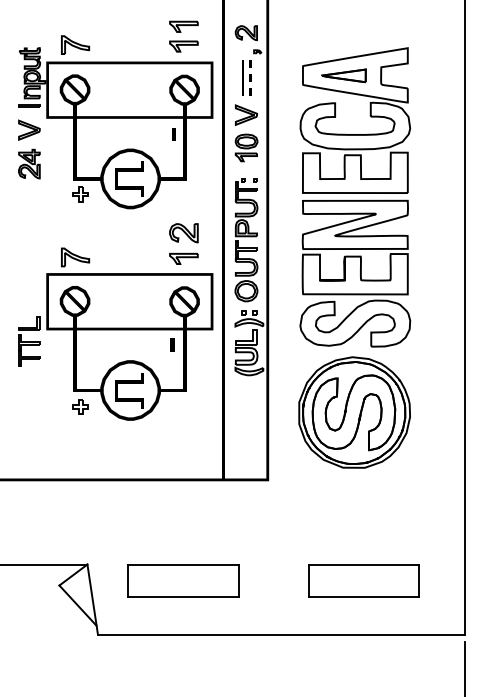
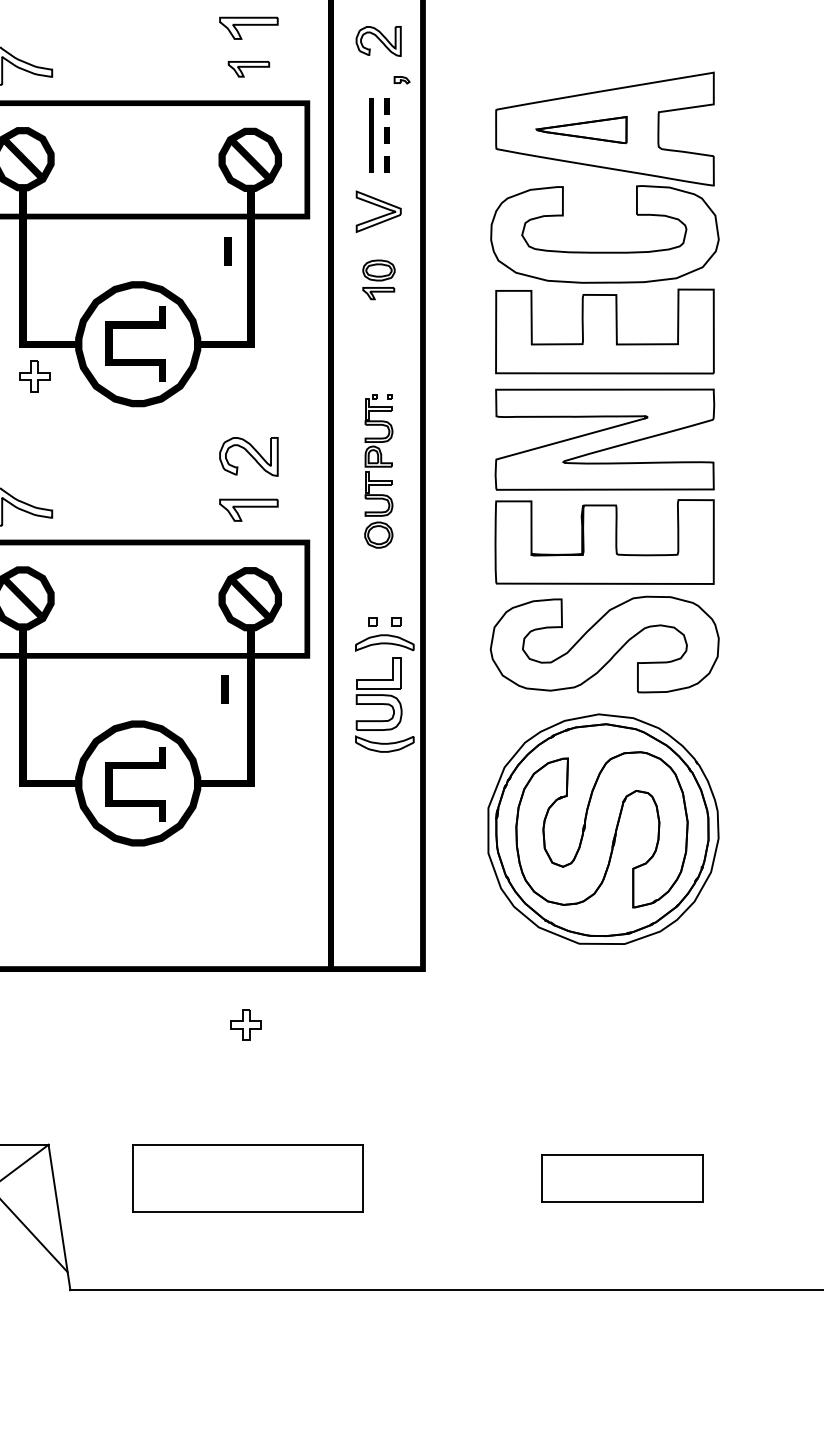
part: (183, 46) -> (248, 69), size x0.7
part: (246, 147) -> (378, 278), size x0.7
part: (246, 240) -> (378, 471), size x0.6
part: (80, 406) -> (245, 1024), moved
part: (363, 580) -> (621, 1177), size x0.7

